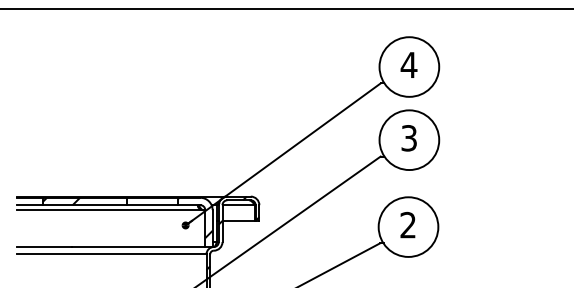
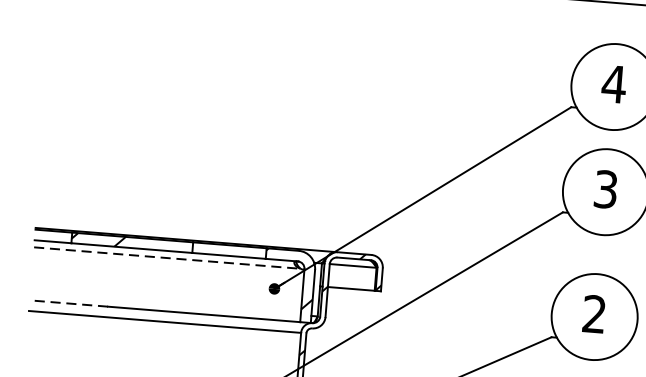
line: (109, 210) -> (166, 258), solid -> dashed
line: (43, 247) -> (67, 304), solid -> dashed

